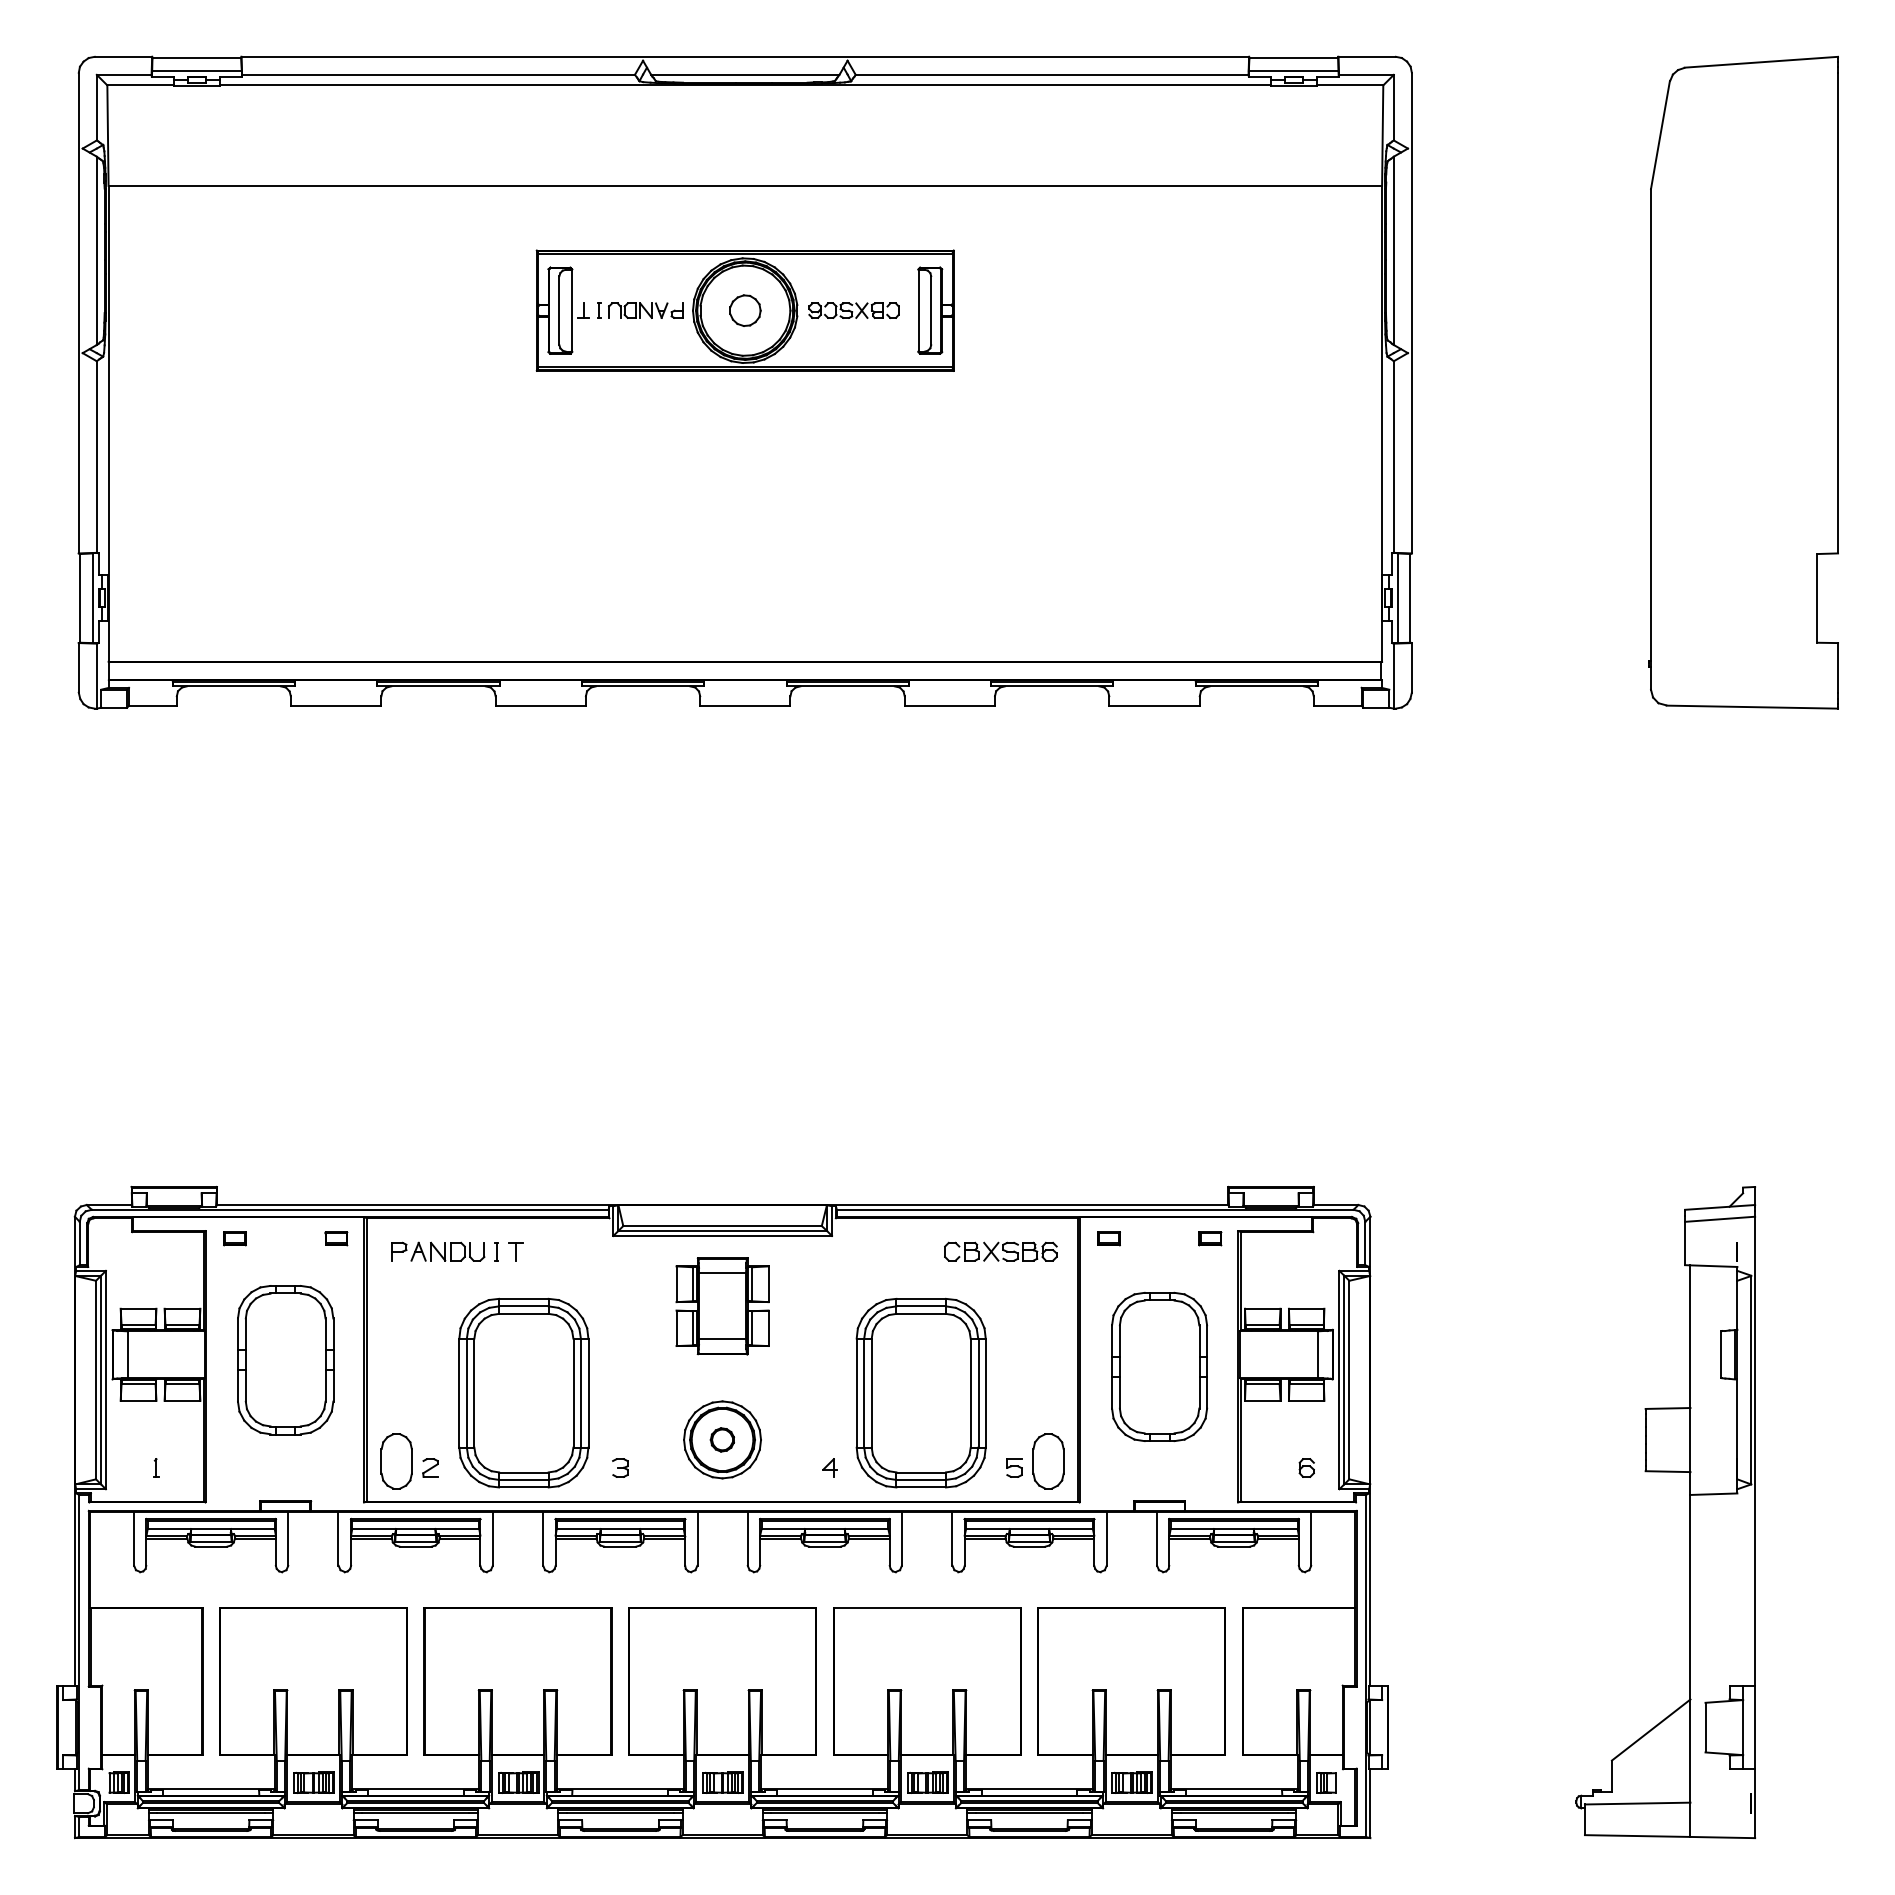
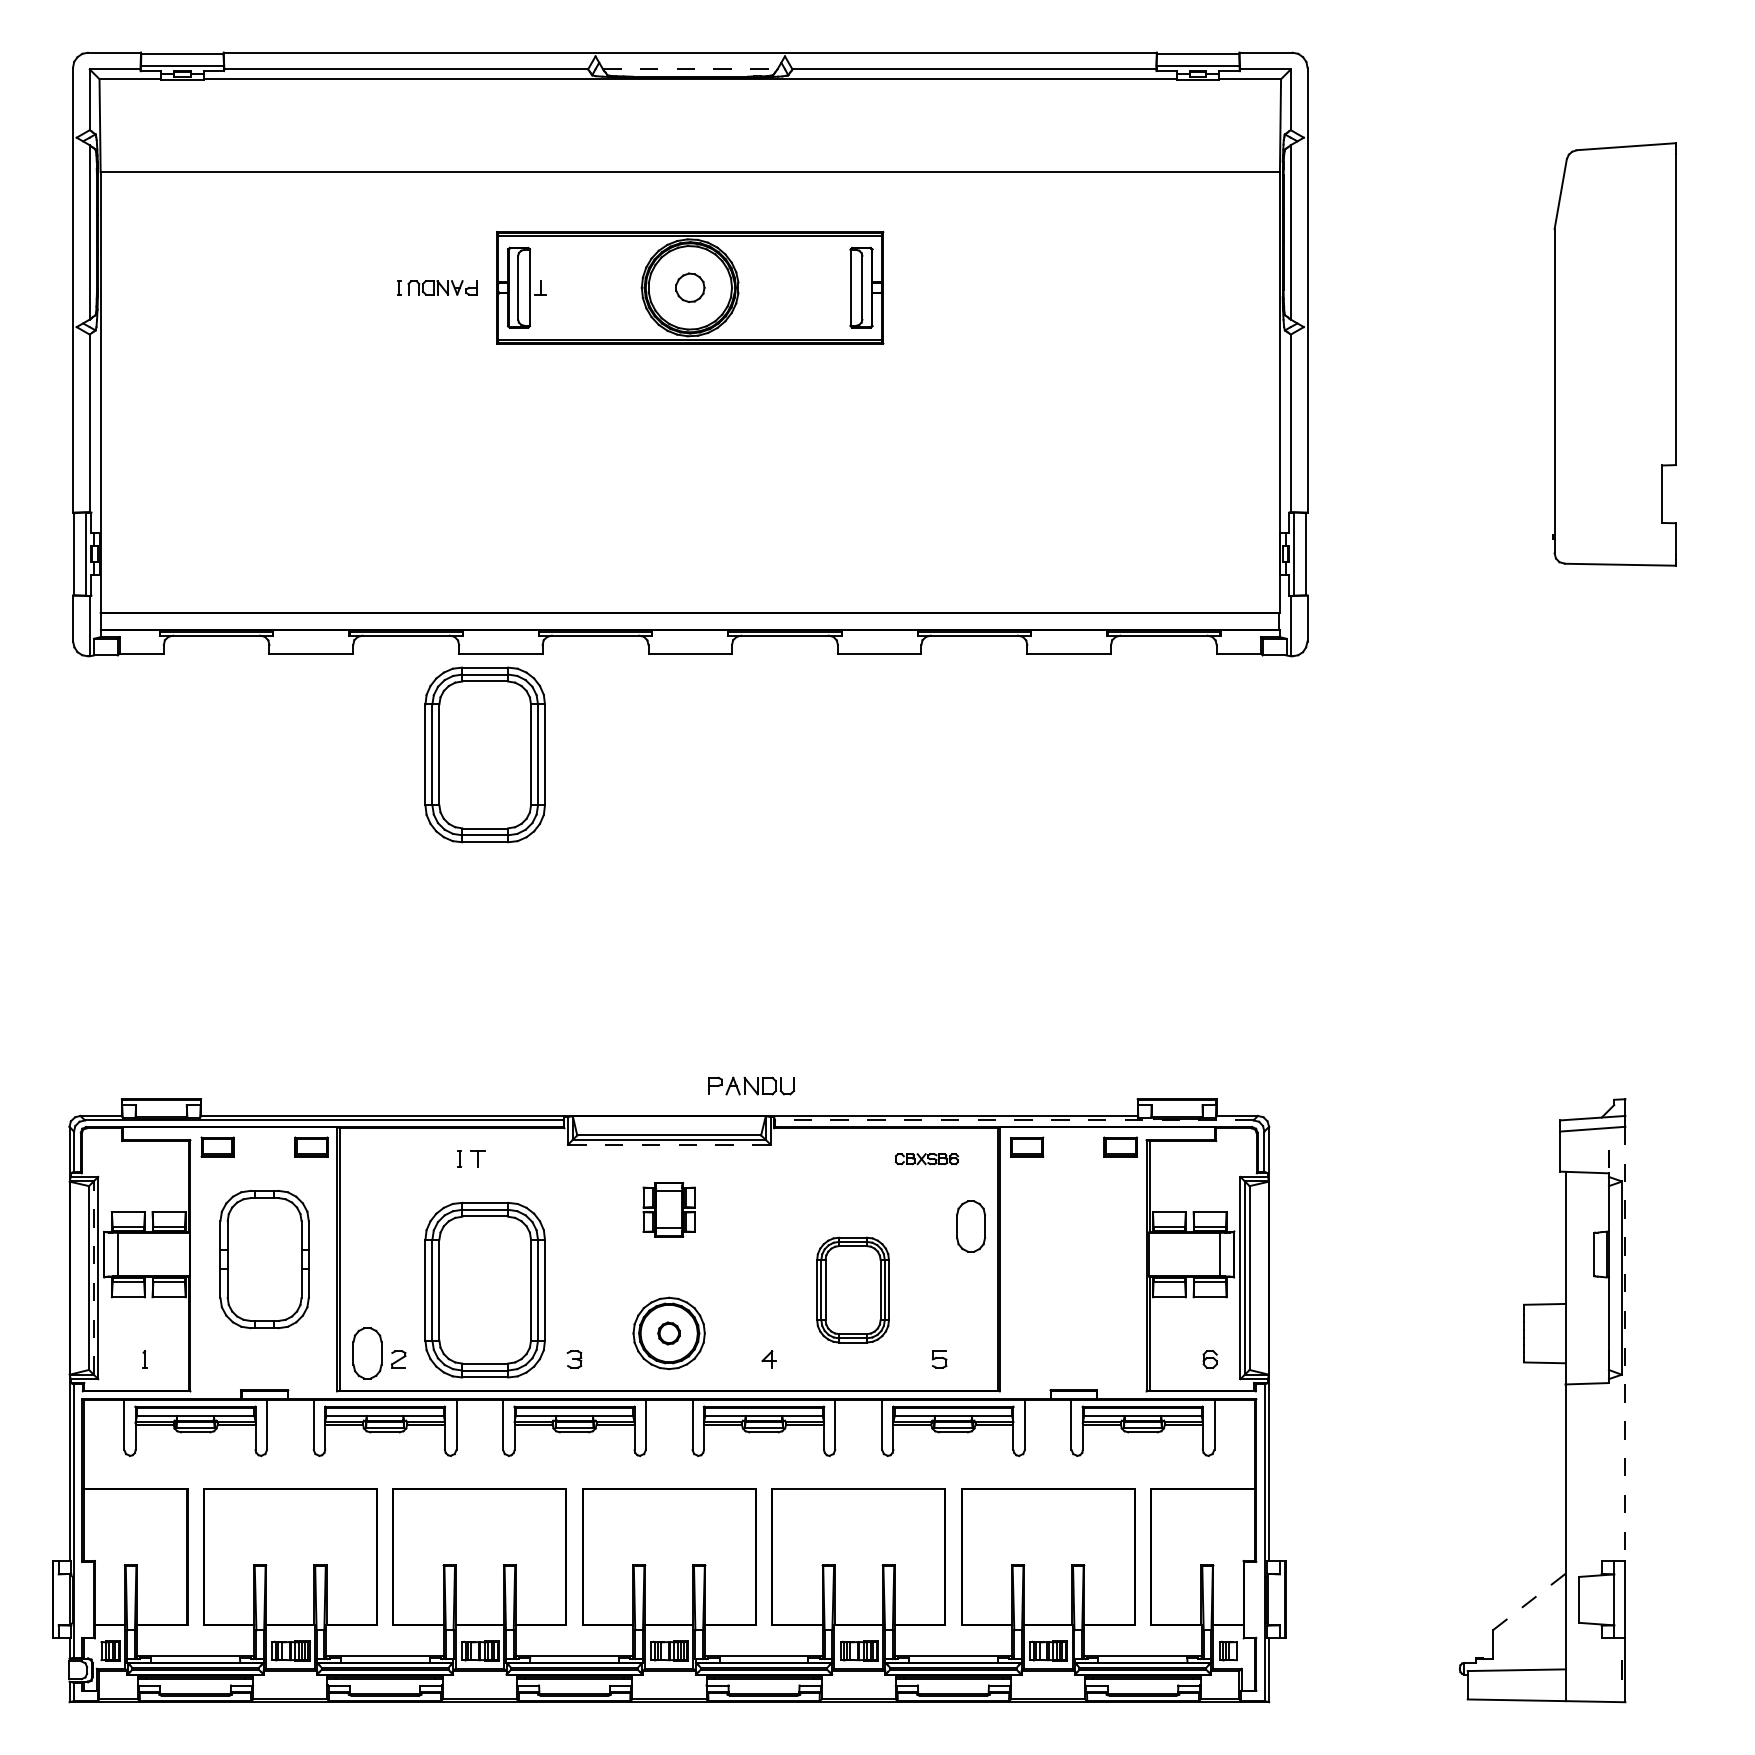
line: (745, 74) -> (690, 69), solid -> dashed
part: (640, 310) -> (437, 287), moved
part: (853, 310) -> (790, 287), removed
part: (1743, 382) -> (1614, 354), size x0.7
part: (523, 814) -> (484, 754), added
line: (1094, 1209) -> (1013, 1120), solid -> dashed
line: (722, 1235) -> (669, 1144), solid -> dashed
part: (234, 1238) -> (217, 1146), size x1.6
part: (336, 1238) -> (311, 1146), size x1.6
part: (1108, 1238) -> (1026, 1146), size x1.6
part: (1210, 1238) -> (1121, 1146), size x1.6
part: (438, 1251) -> (751, 1085), moved
part: (1000, 1251) -> (926, 1159), size x0.6
part: (722, 1306) -> (669, 1209), size x0.6
part: (1159, 1366) -> (1073, 1265), removed
line: (101, 1379) -> (94, 1277), solid -> dashed
part: (920, 1392) -> (852, 1289), size x0.6
line: (1755, 1451) -> (1625, 1344), solid -> dashed
part: (1048, 1461) -> (971, 1226), moved
line: (1651, 1730) -> (1529, 1602), solid -> dashed

